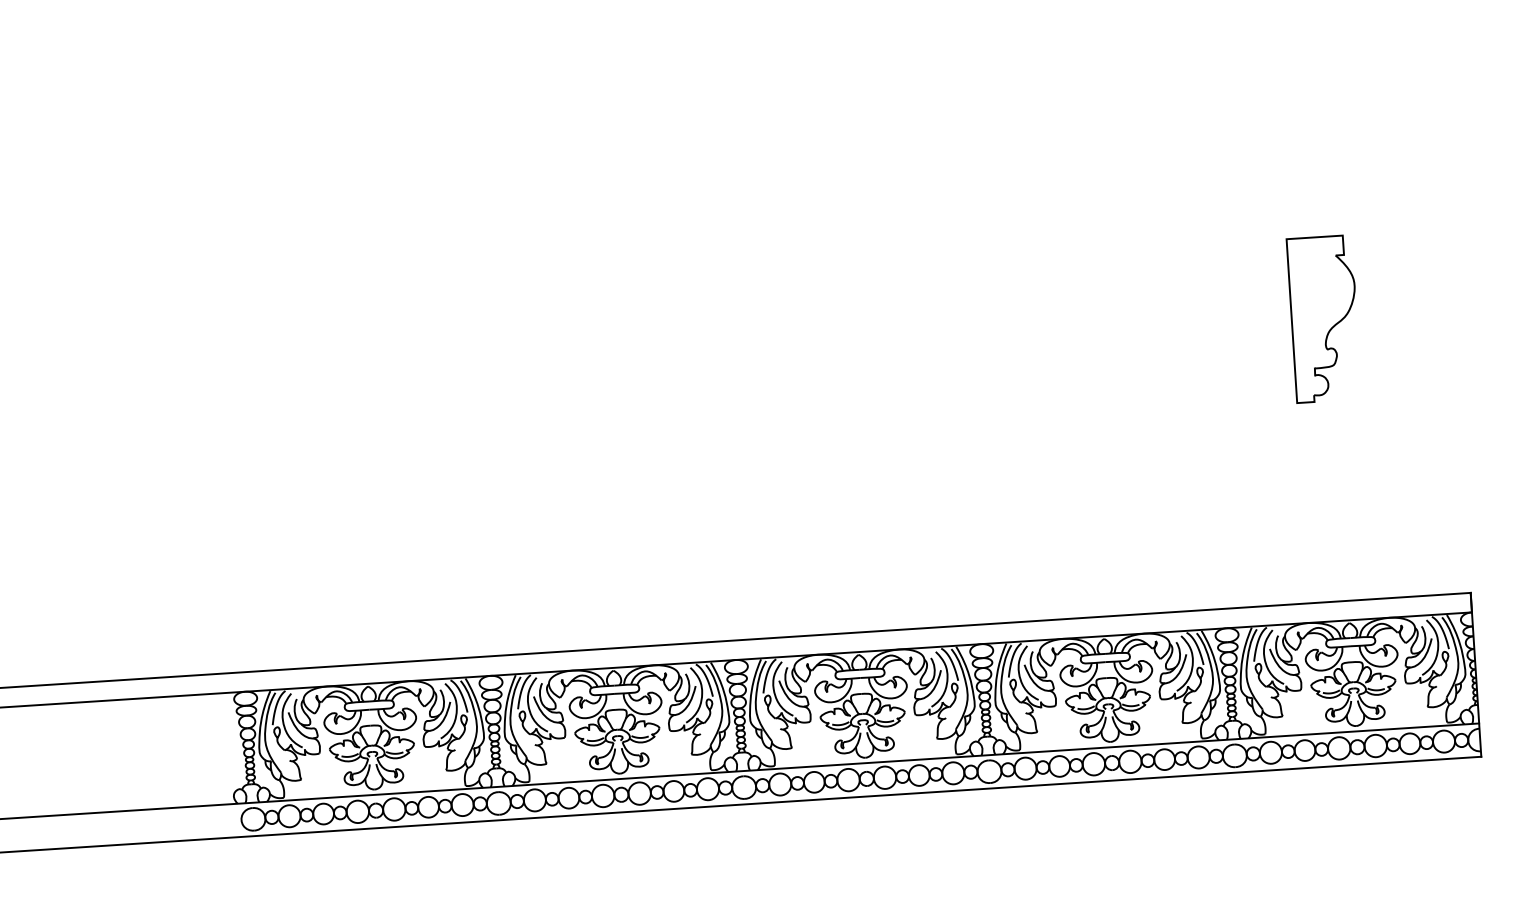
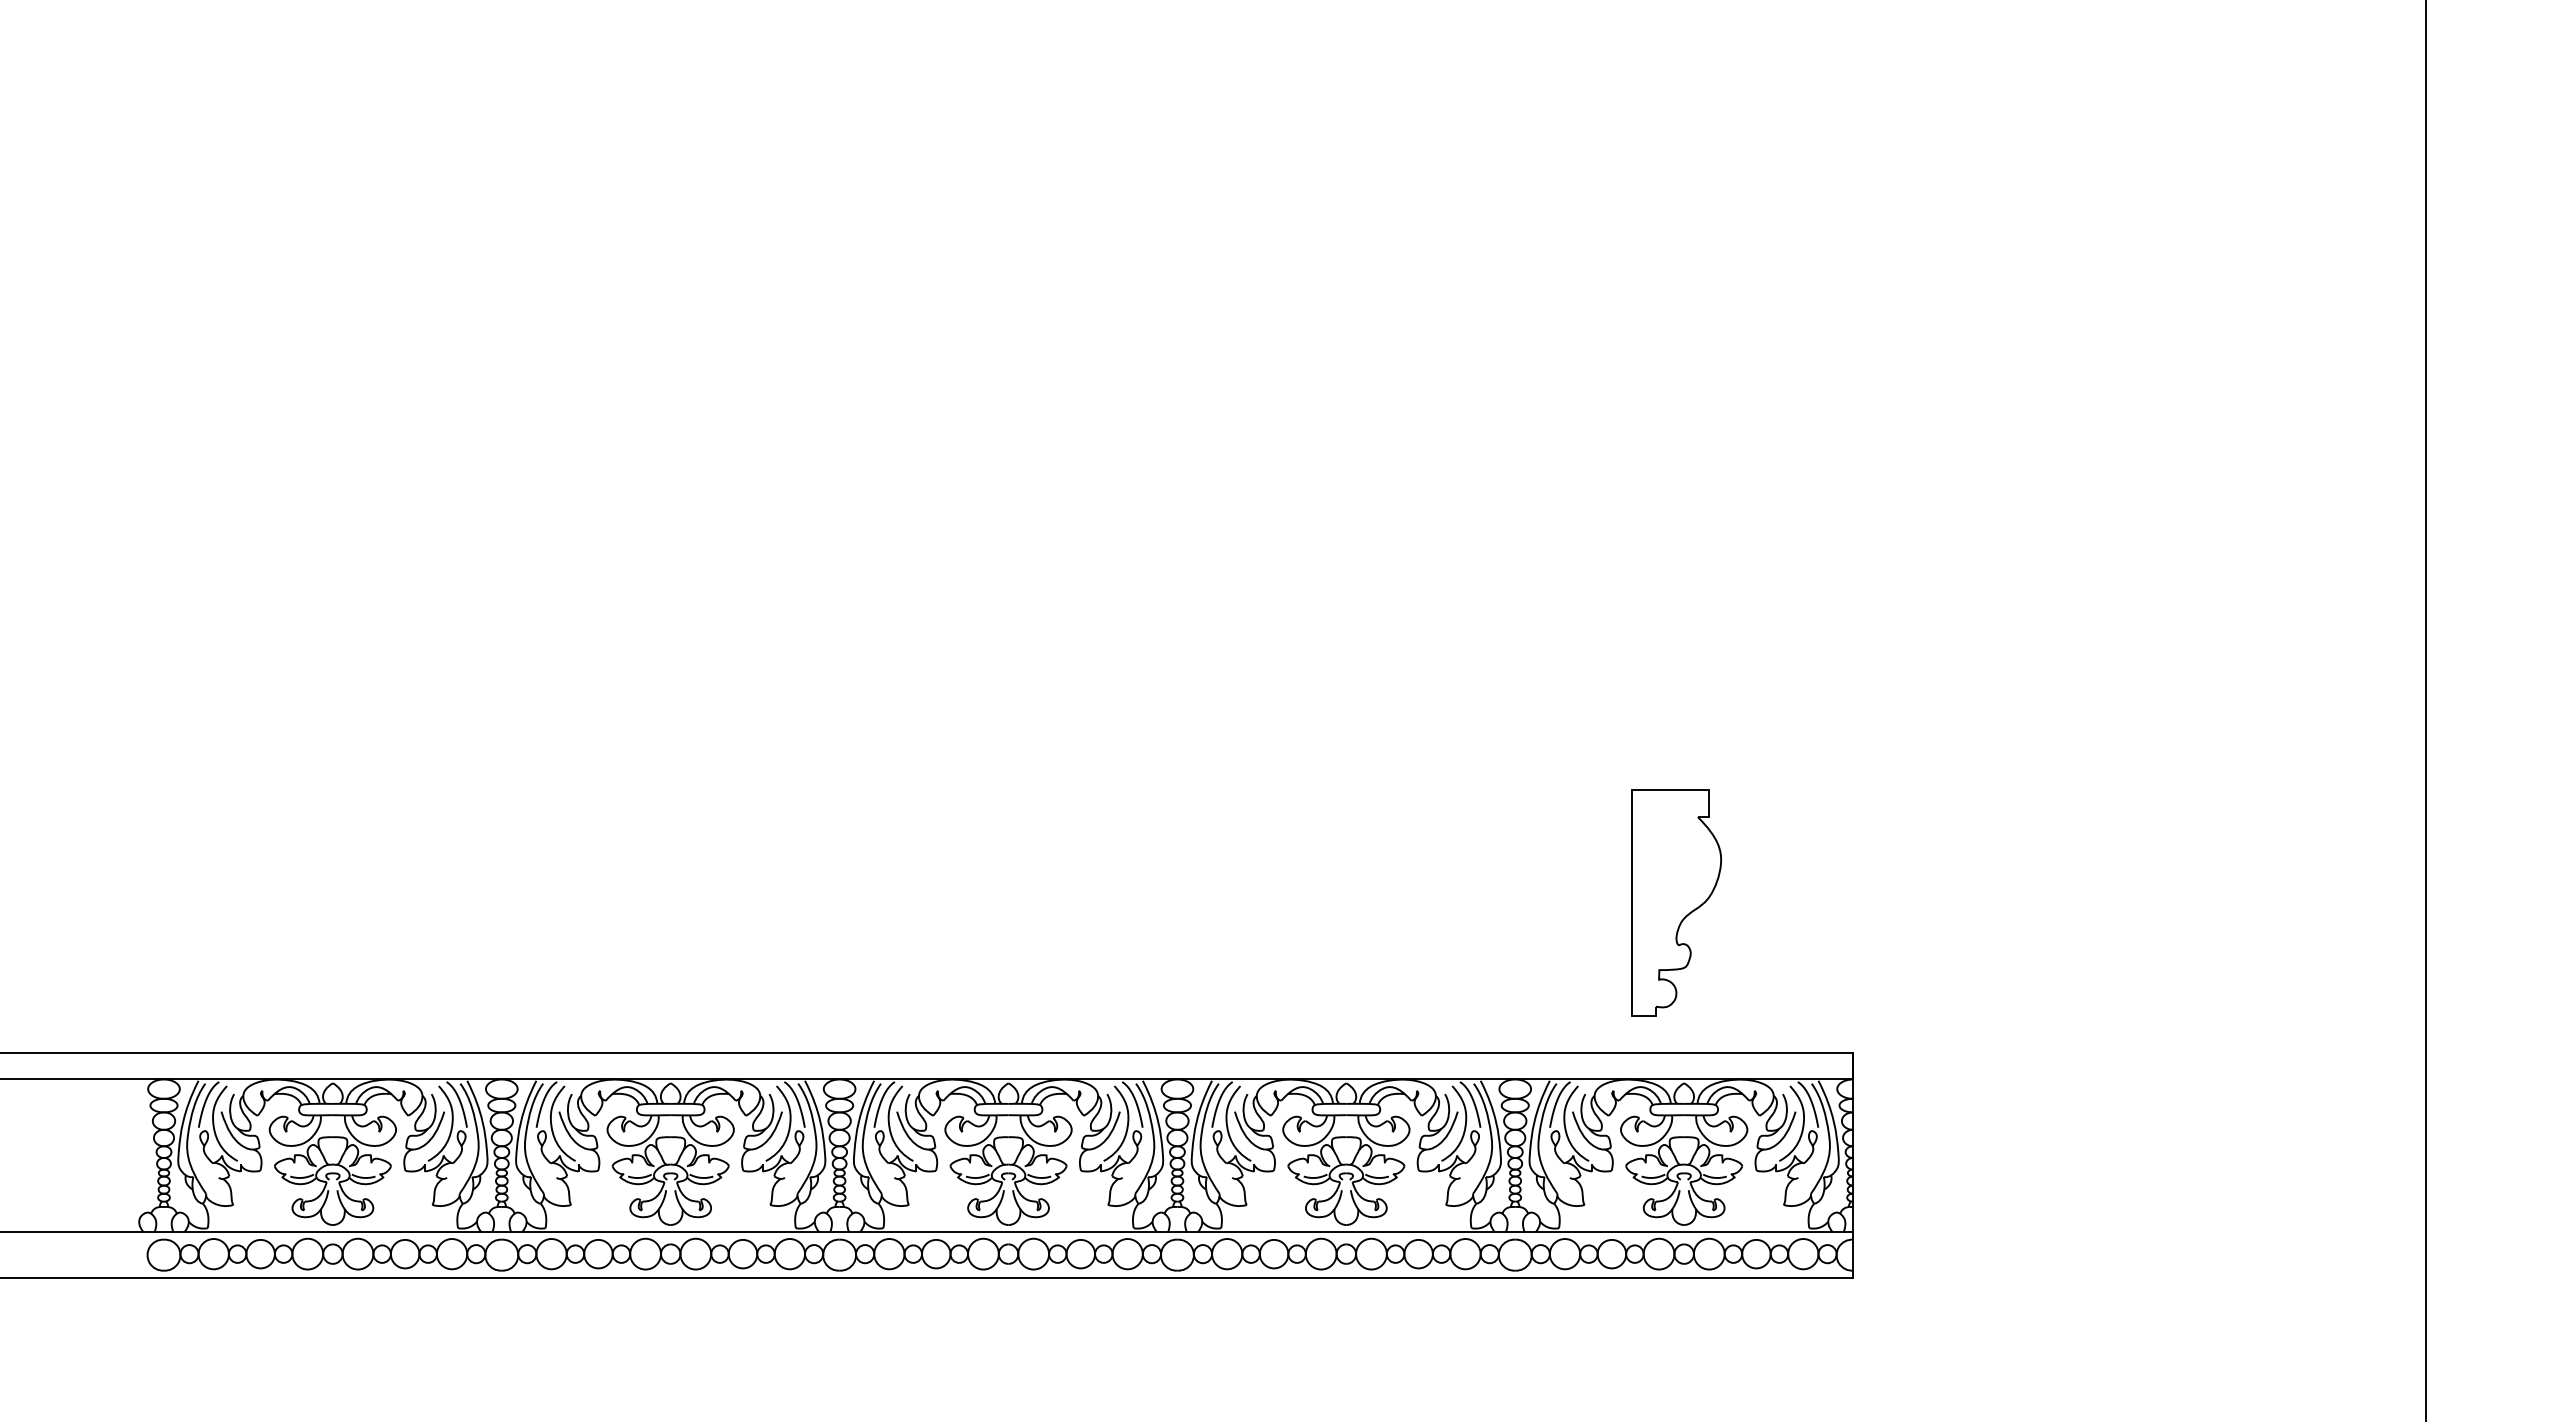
part: (1324, 318) -> (1676, 902), moved

